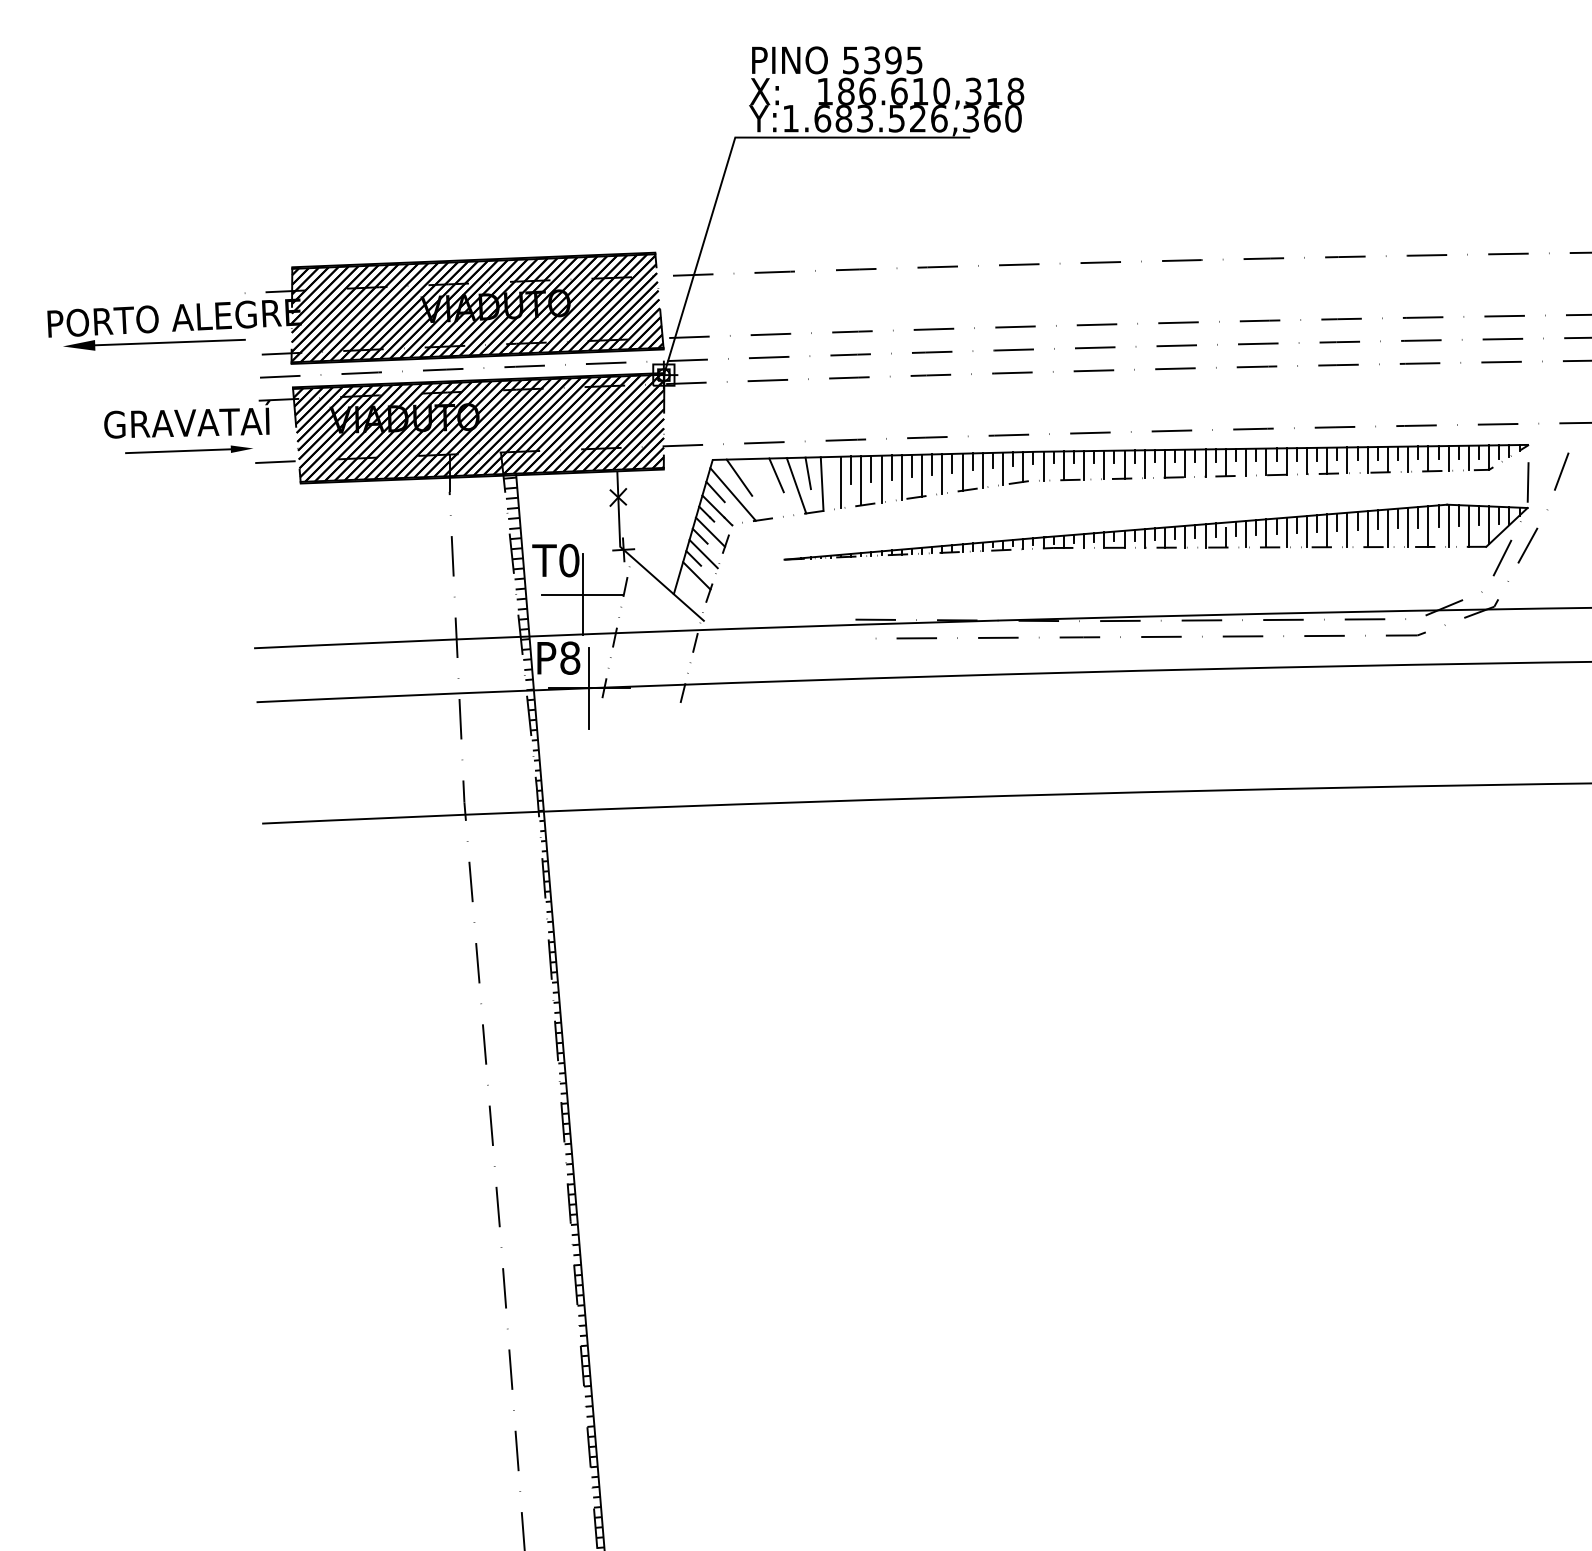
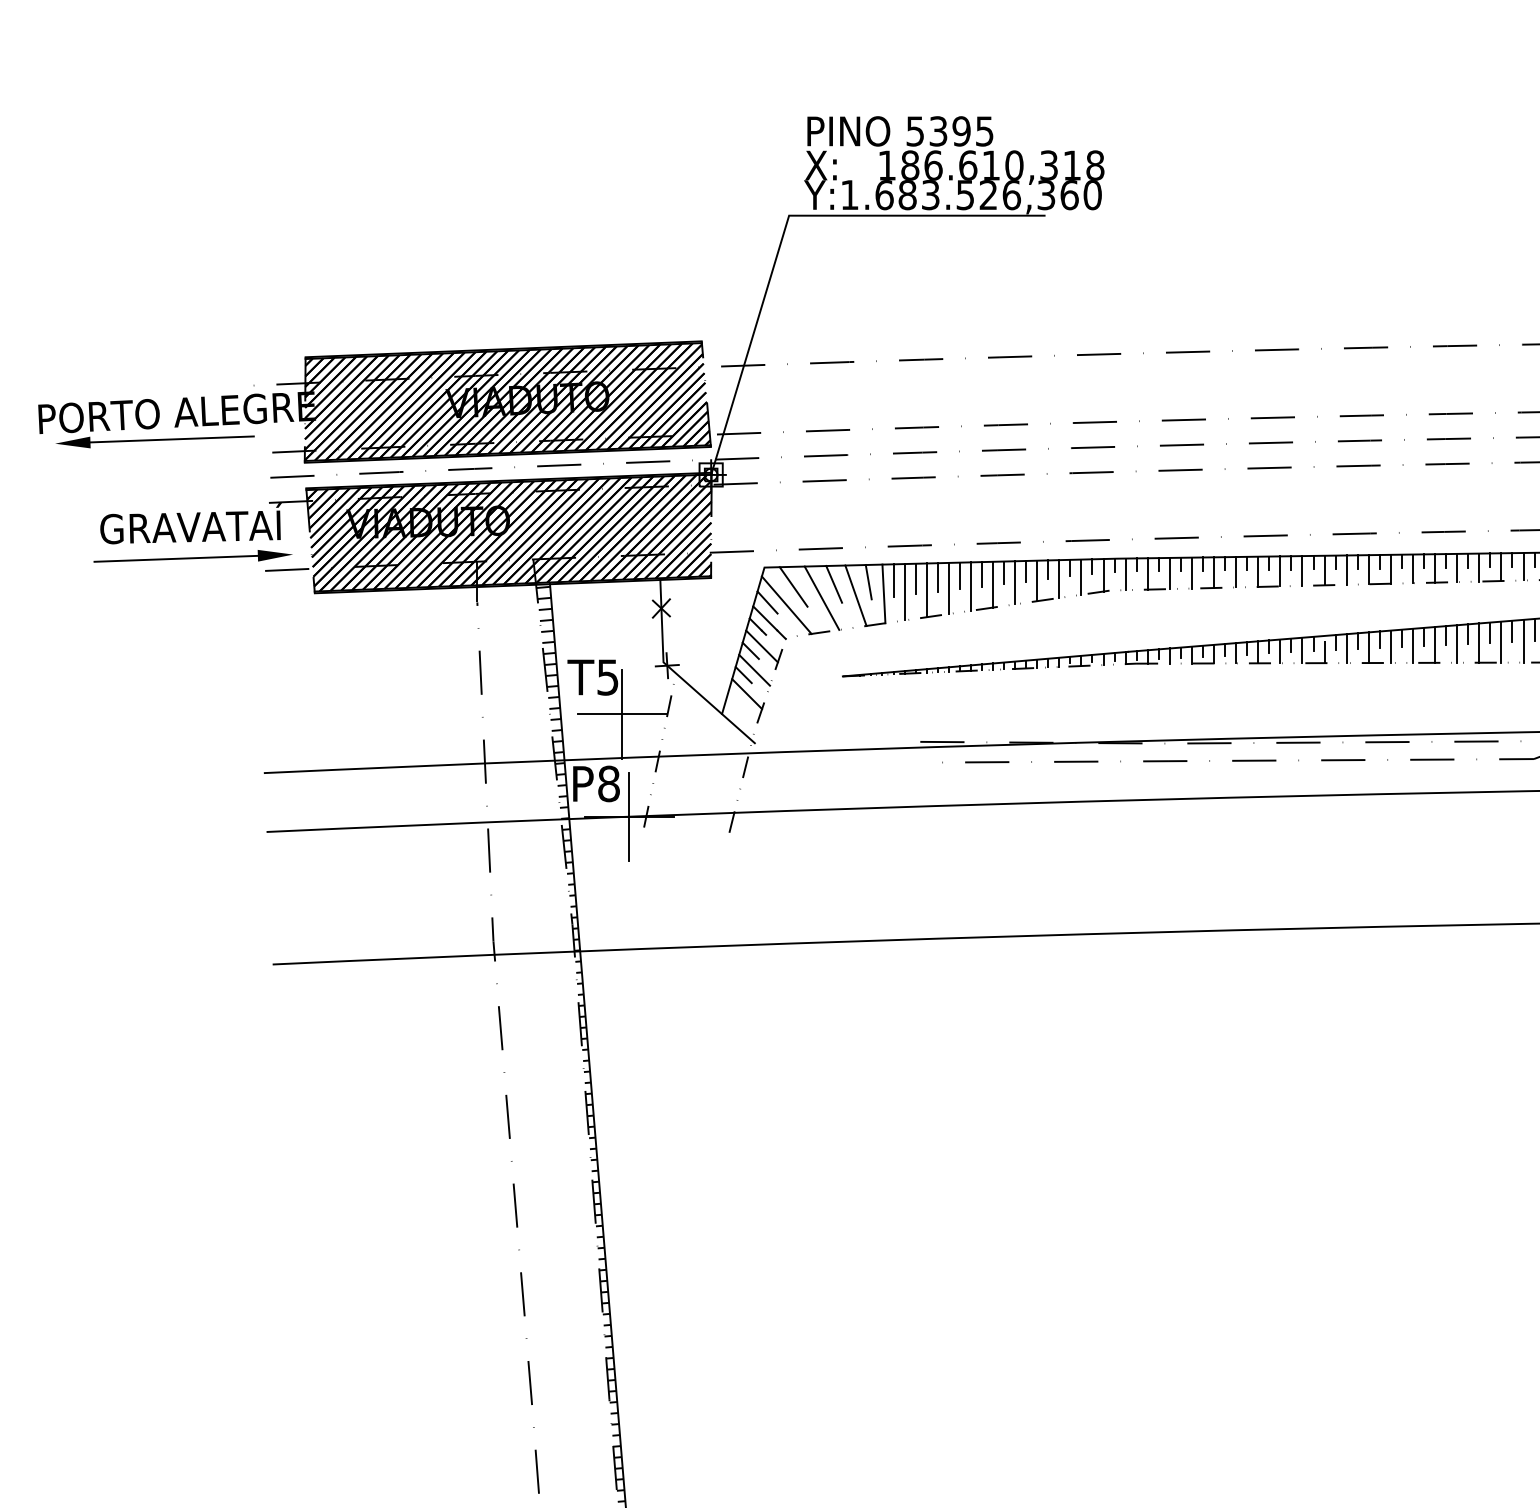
part: (189, 449) -> (193, 556), size x1.43
line: (830, 471) -> (893, 580), added
line: (765, 488) -> (822, 598), added
text: (569, 560) -> (608, 677), T0 -> T5

